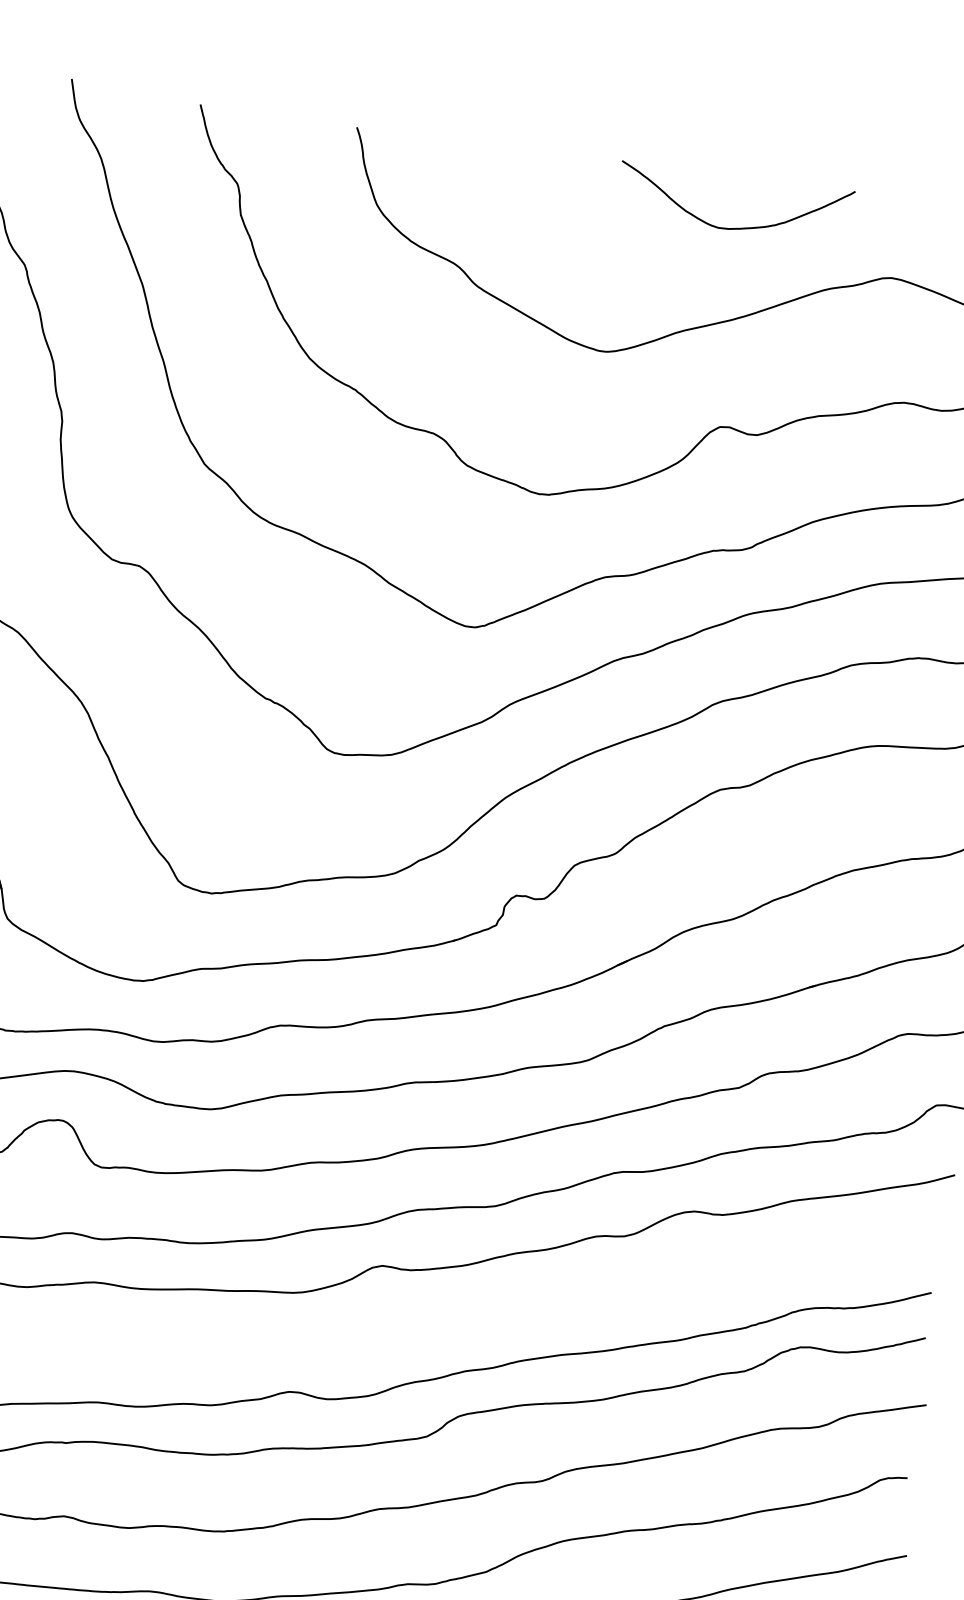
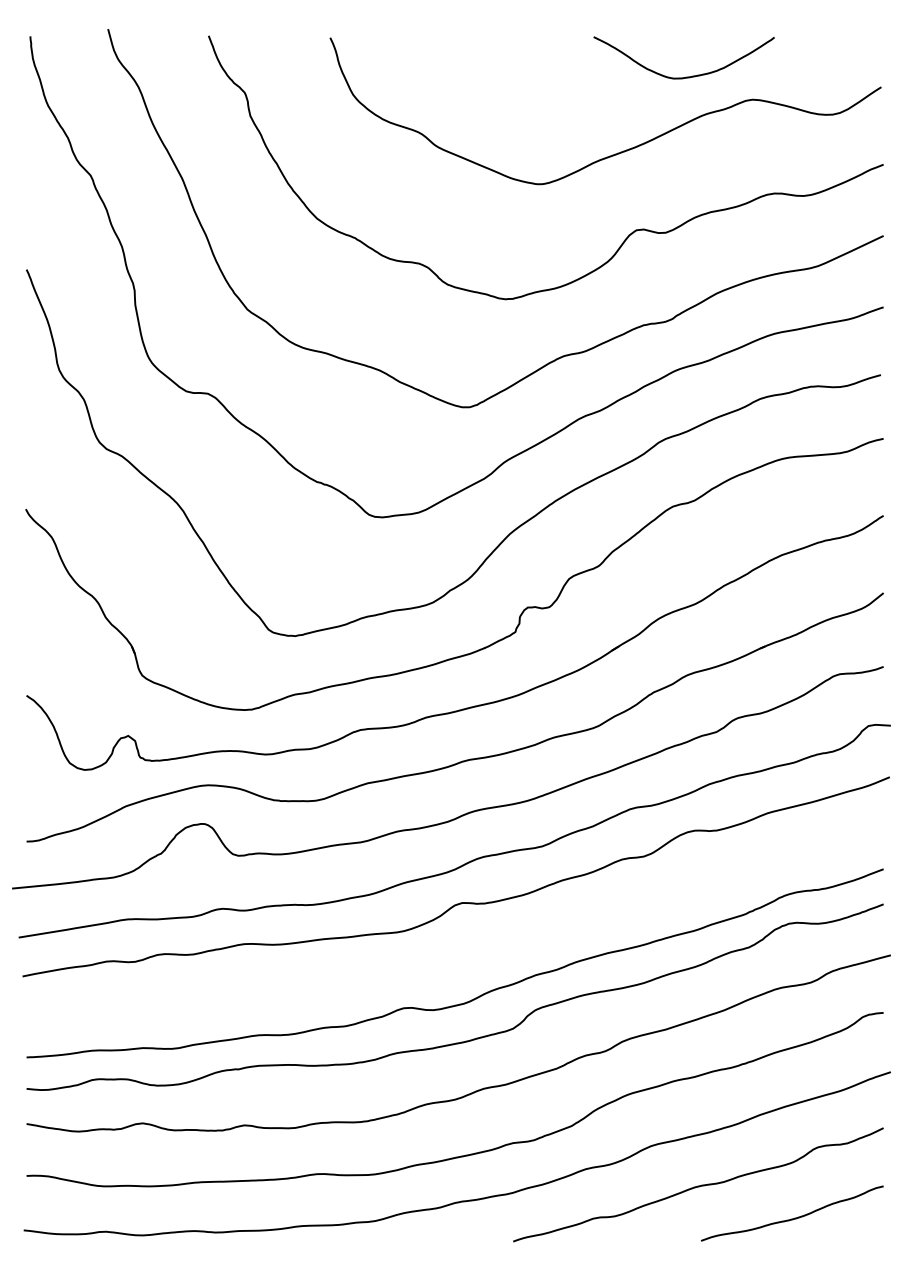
curve: (735, 227) -> (686, 76), moved

